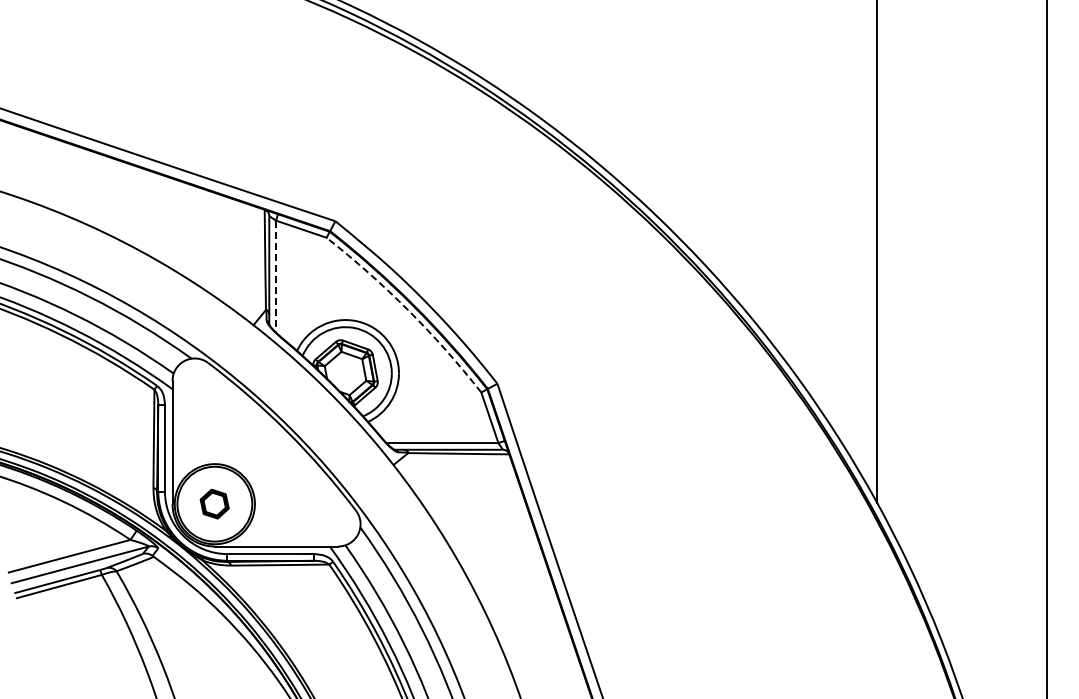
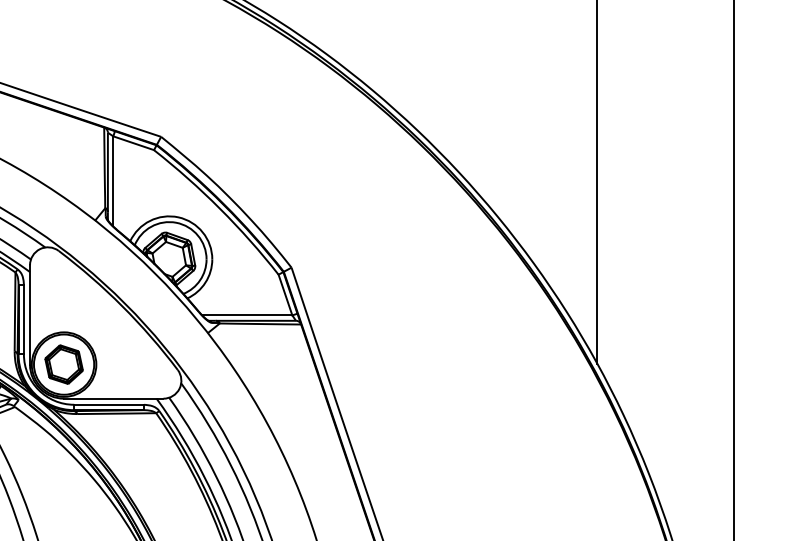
line: (275, 276) -> (112, 181), dashed -> solid
arc: (408, 310) -> (219, 208), dashed -> solid
part: (214, 503) -> (63, 364), size x1.67

